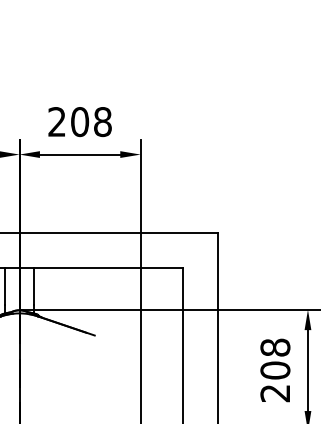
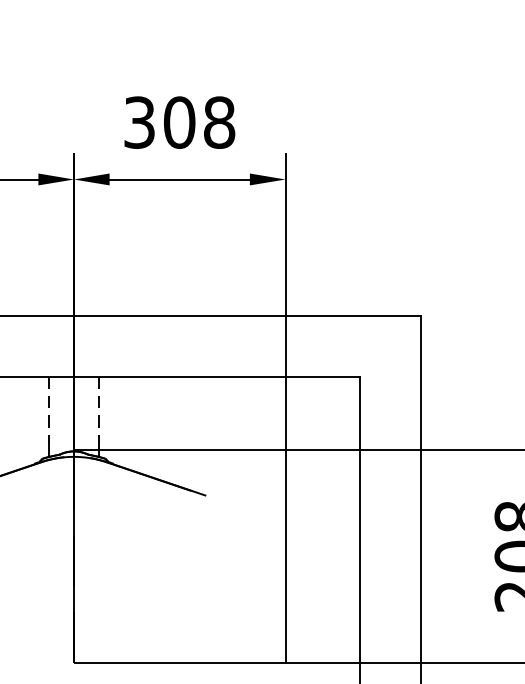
text: (56, 122) -> (138, 123), 208 -> 308
line: (4, 286) -> (47, 409), solid -> dashed
line: (34, 286) -> (100, 409), solid -> dashed

